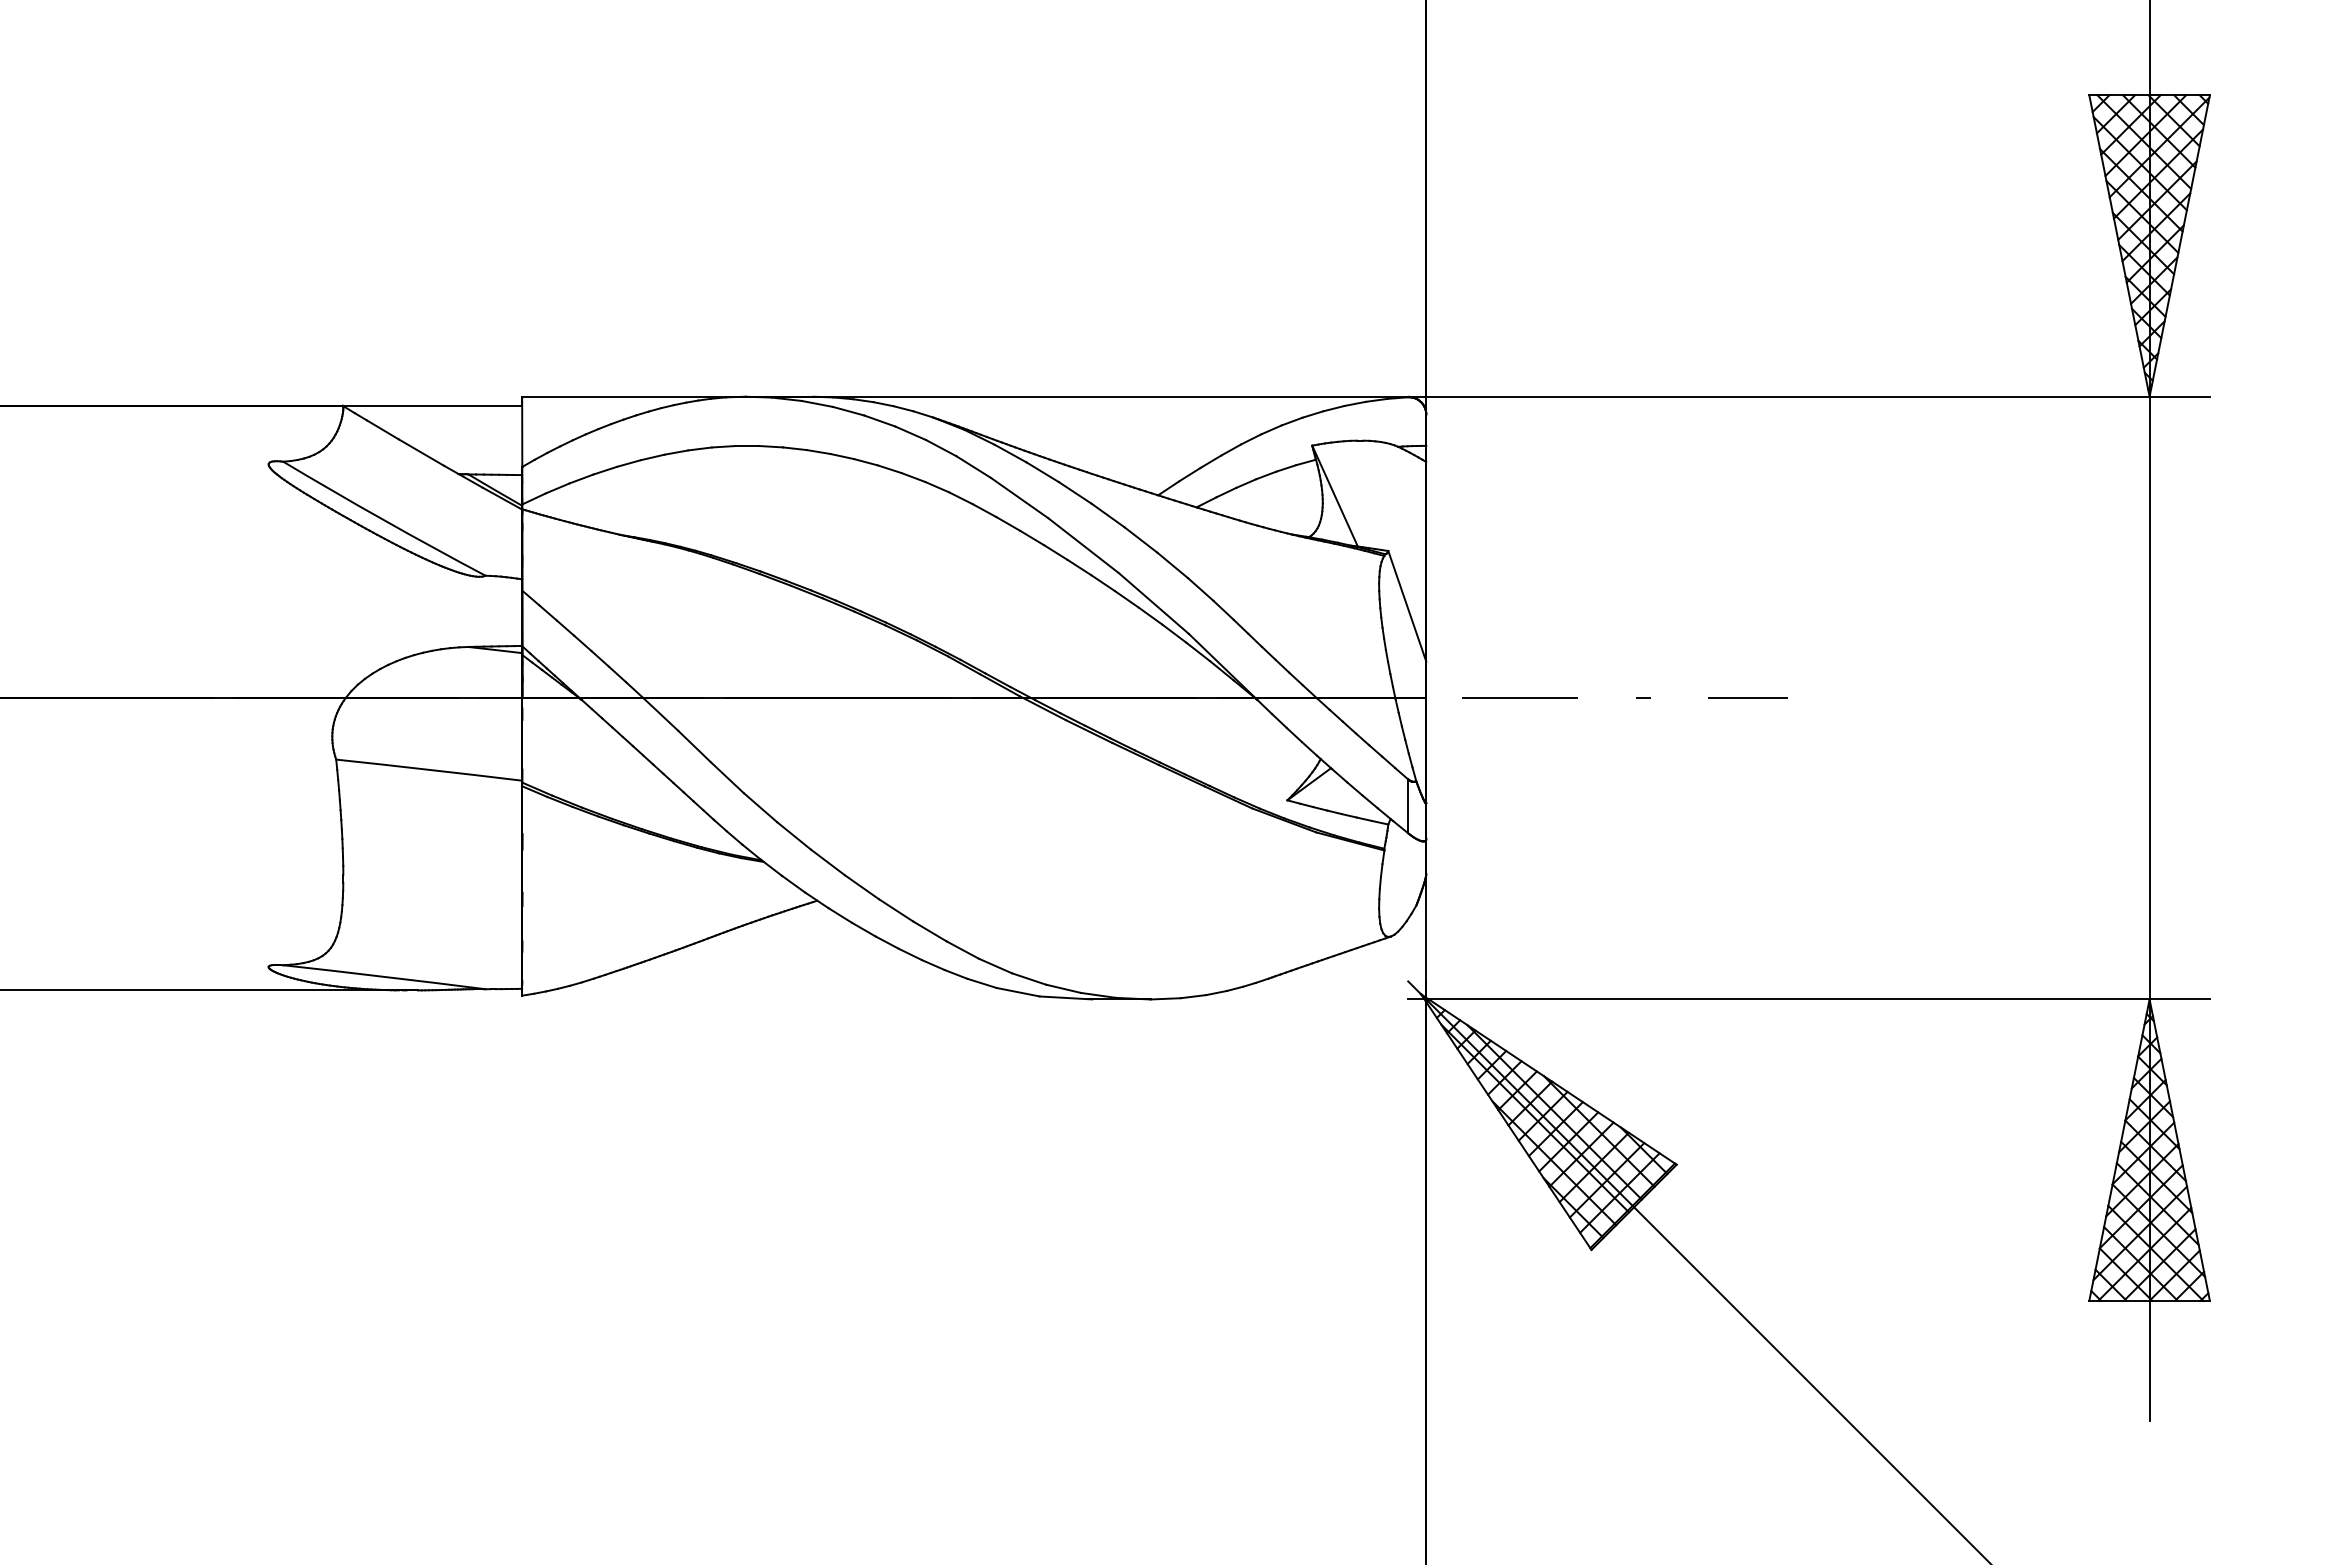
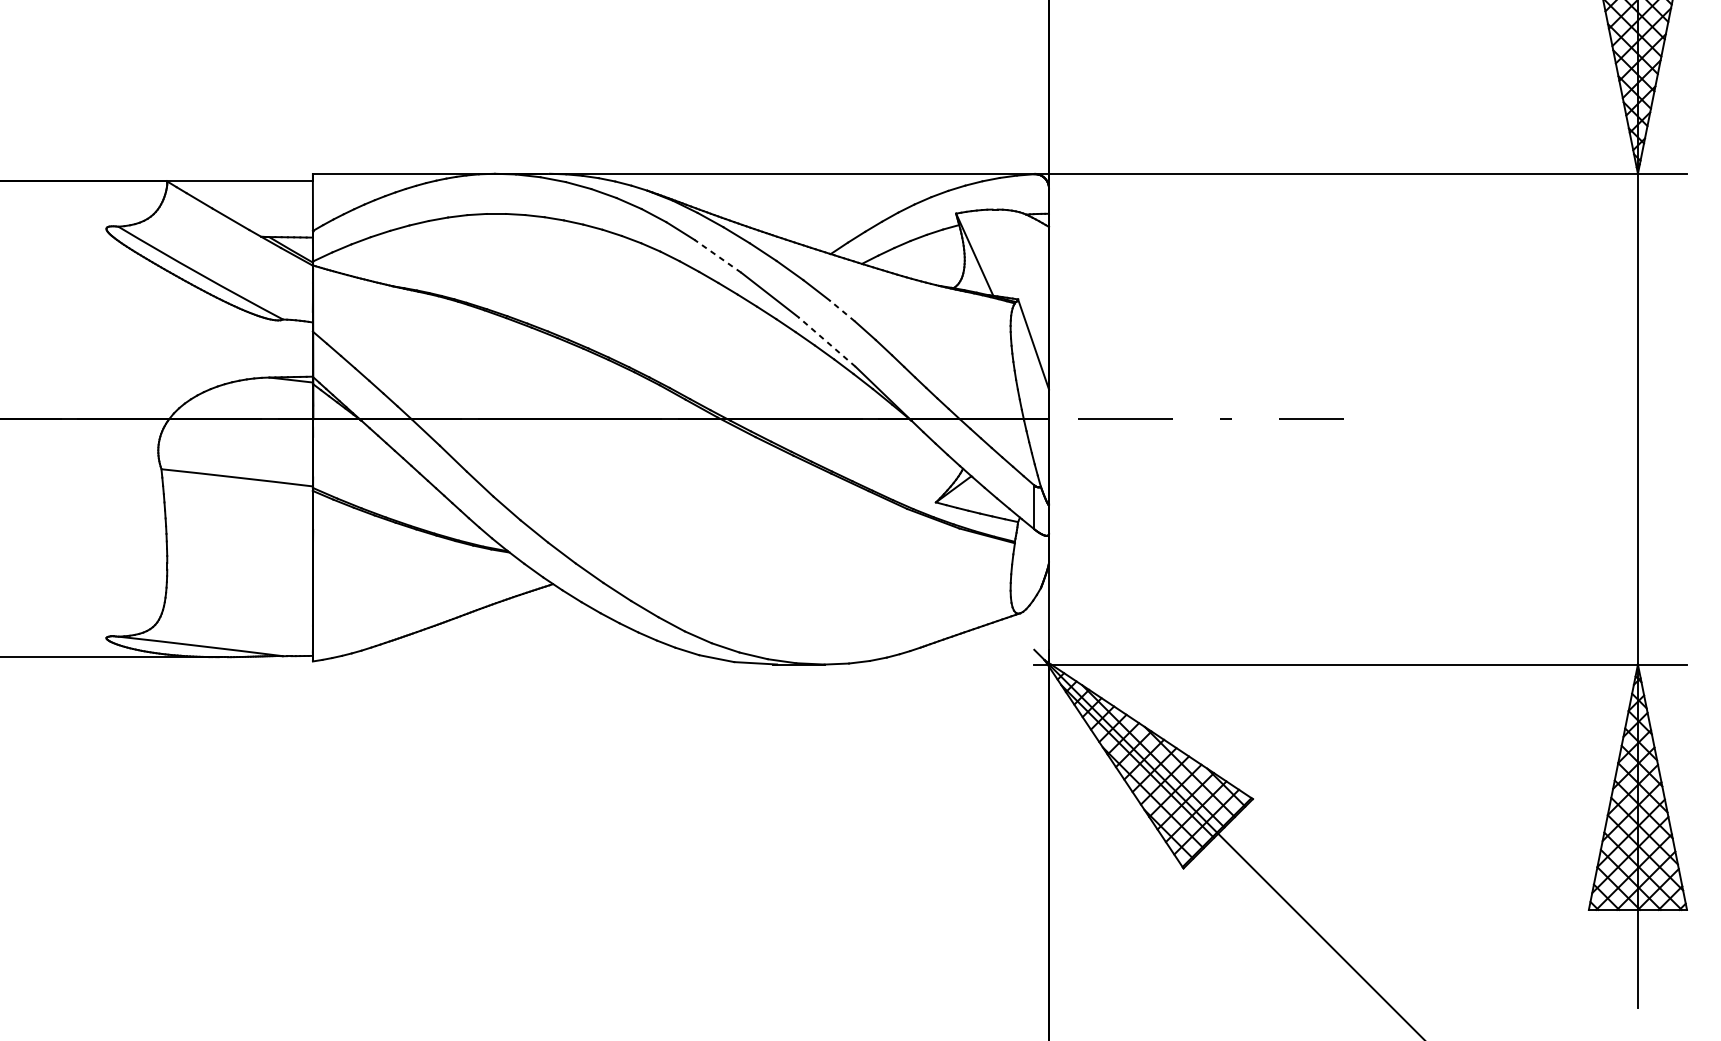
line: (1019, 497) -> (717, 255), solid -> dashed
line: (1172, 565) -> (842, 311), solid -> dashed
line: (1153, 603) -> (826, 342), solid -> dashed

